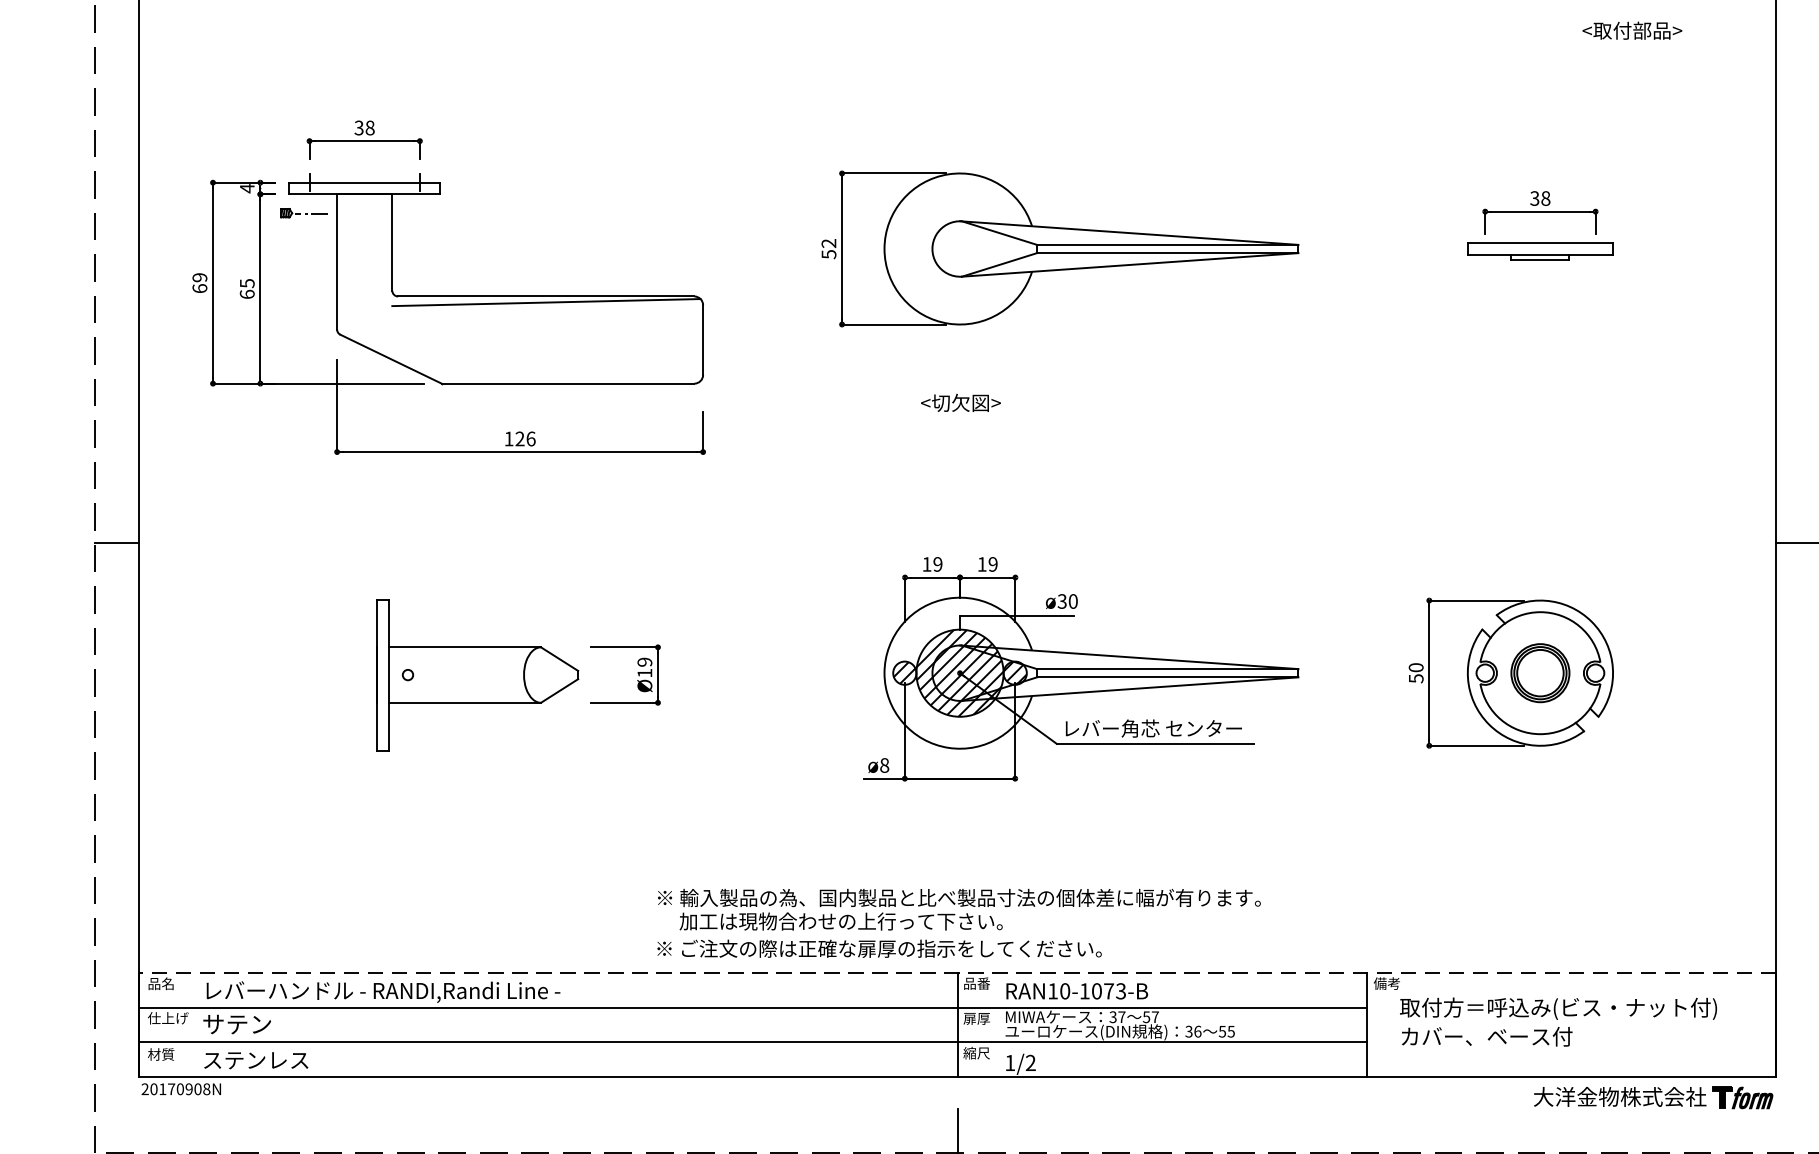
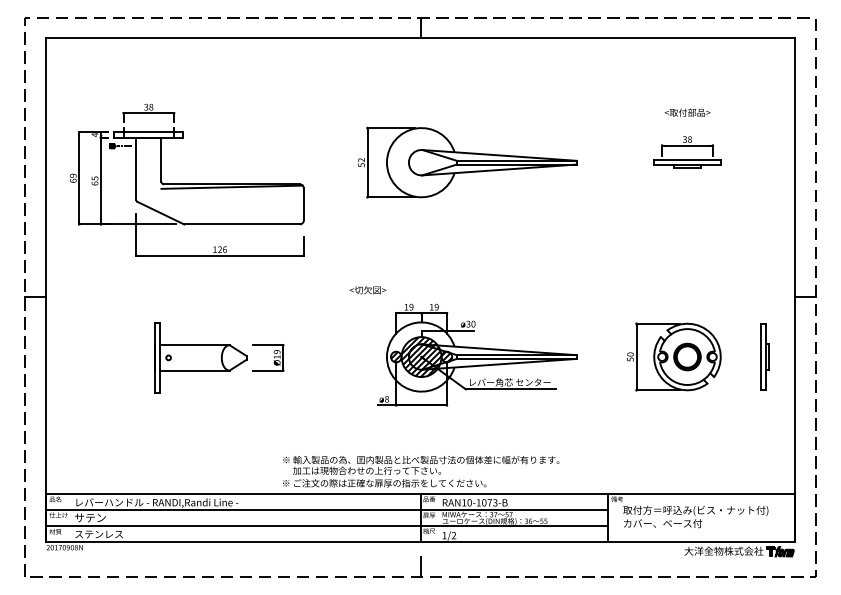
text: (1632, 30) -> (687, 112), moved
text: (959, 403) -> (367, 290), moved
part: (1708, 672) -> (764, 356), added
line: (957, 973) -> (420, 494), dashed -> solid

